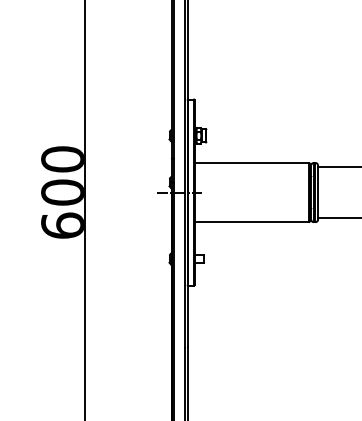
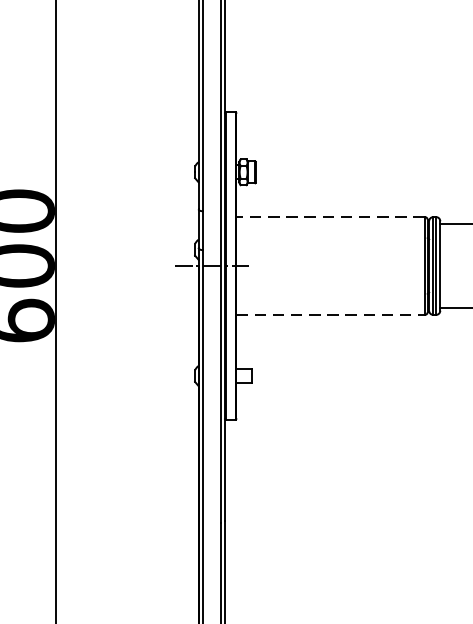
line: (251, 162) -> (330, 216), solid -> dashed
line: (252, 222) -> (332, 315), solid -> dashed

